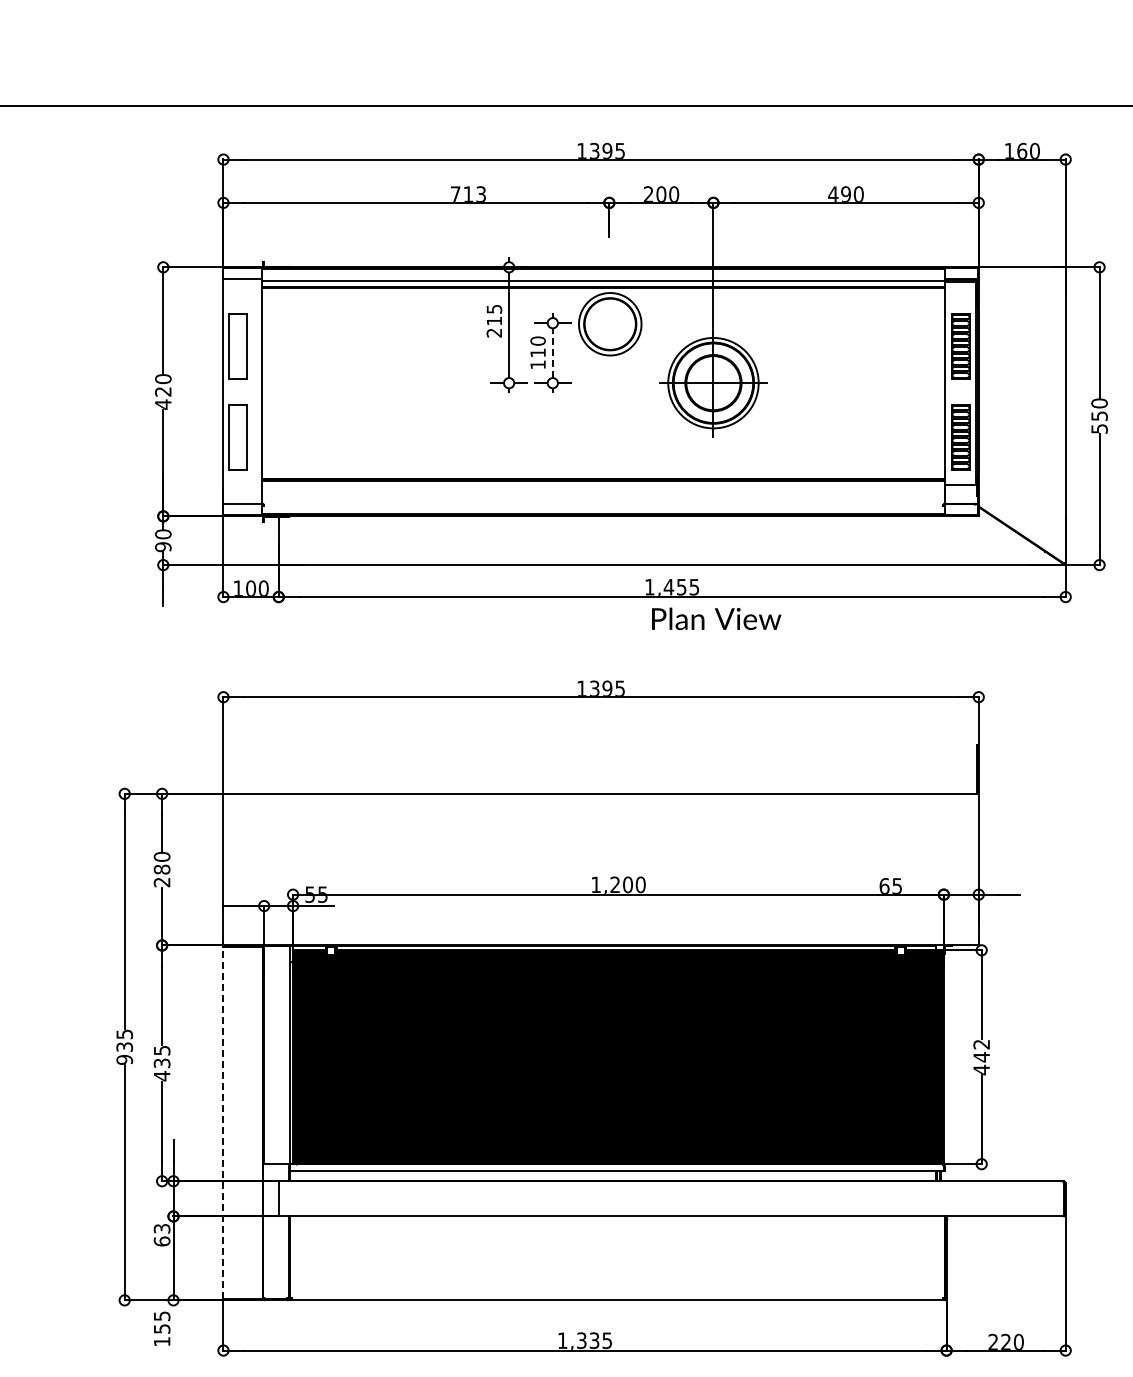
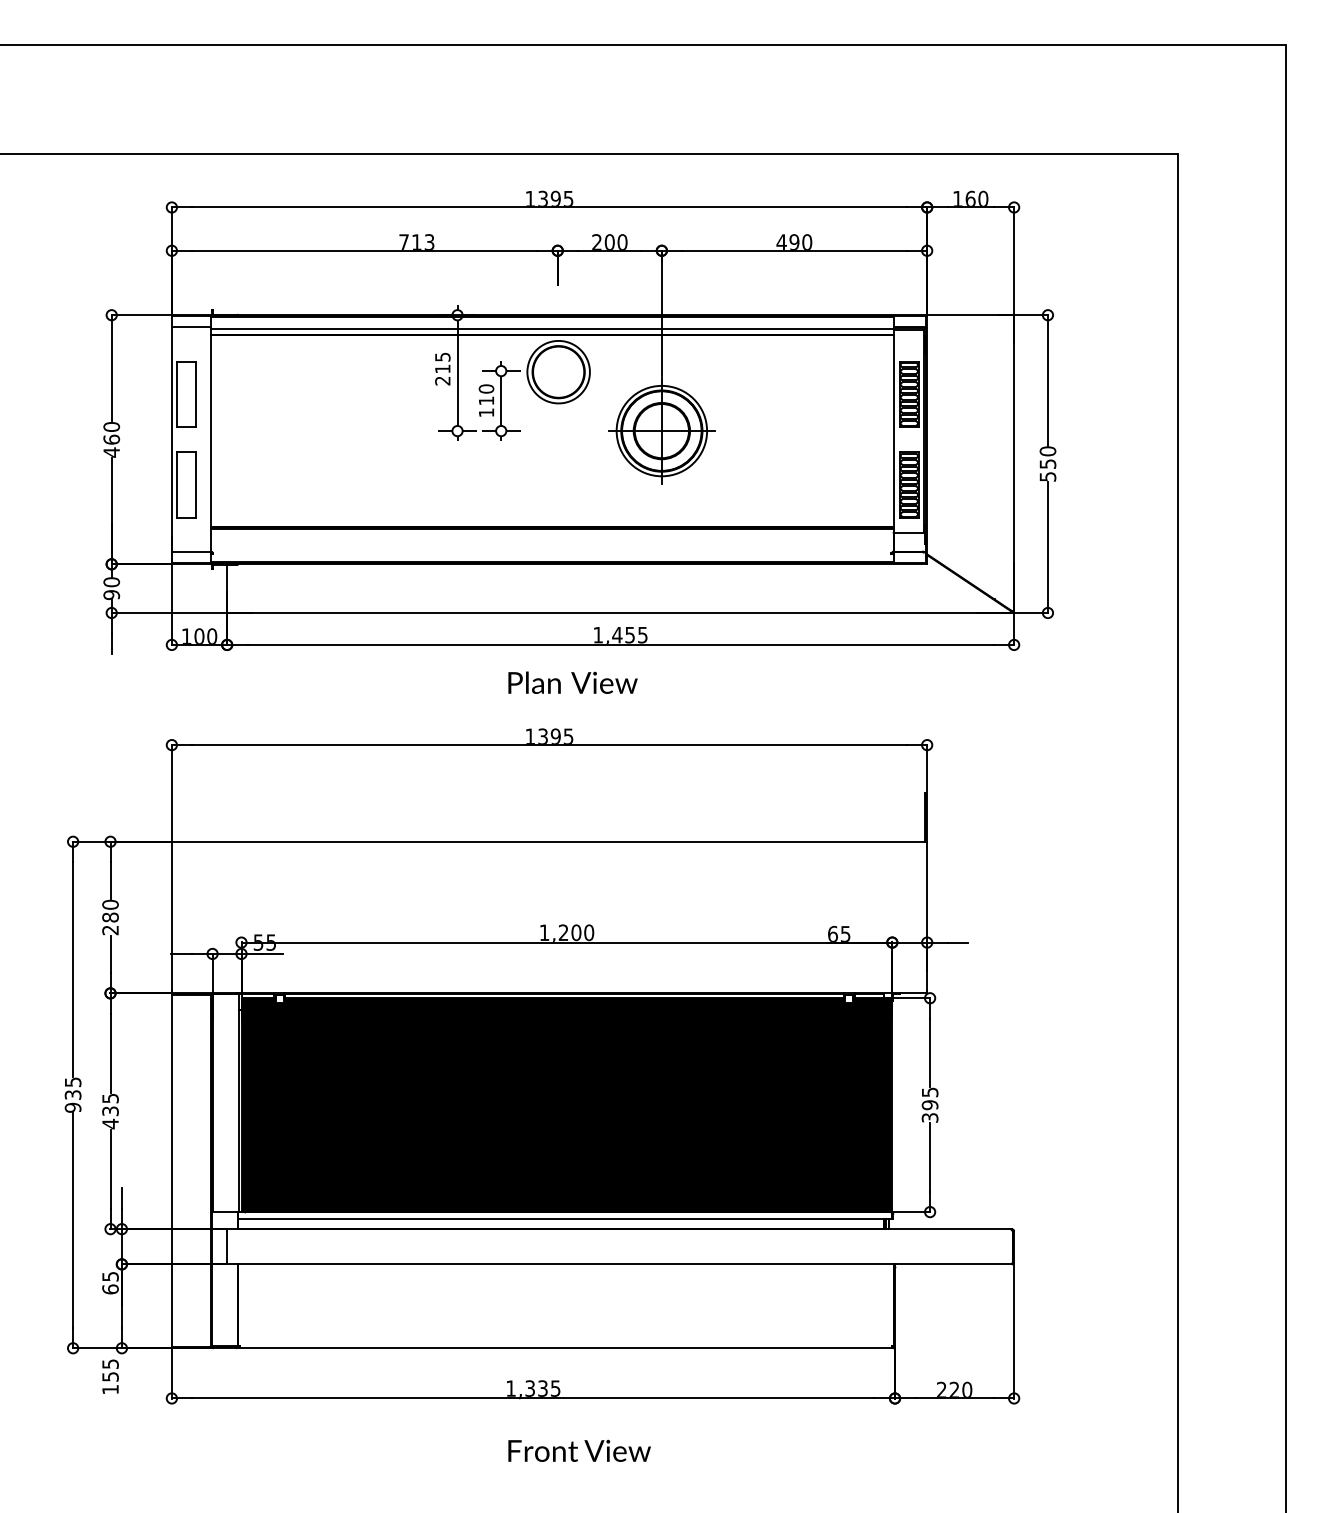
line: (553, 353) -> (501, 401), dashed -> solid
text: (163, 391) -> (111, 439), 420 -> 460
text: (716, 618) -> (572, 682), moved
text: (981, 1057) -> (929, 1105), 442 -> 395
line: (223, 1122) -> (171, 1170), dashed -> solid
text: (162, 1228) -> (110, 1276), 63 -> 65

